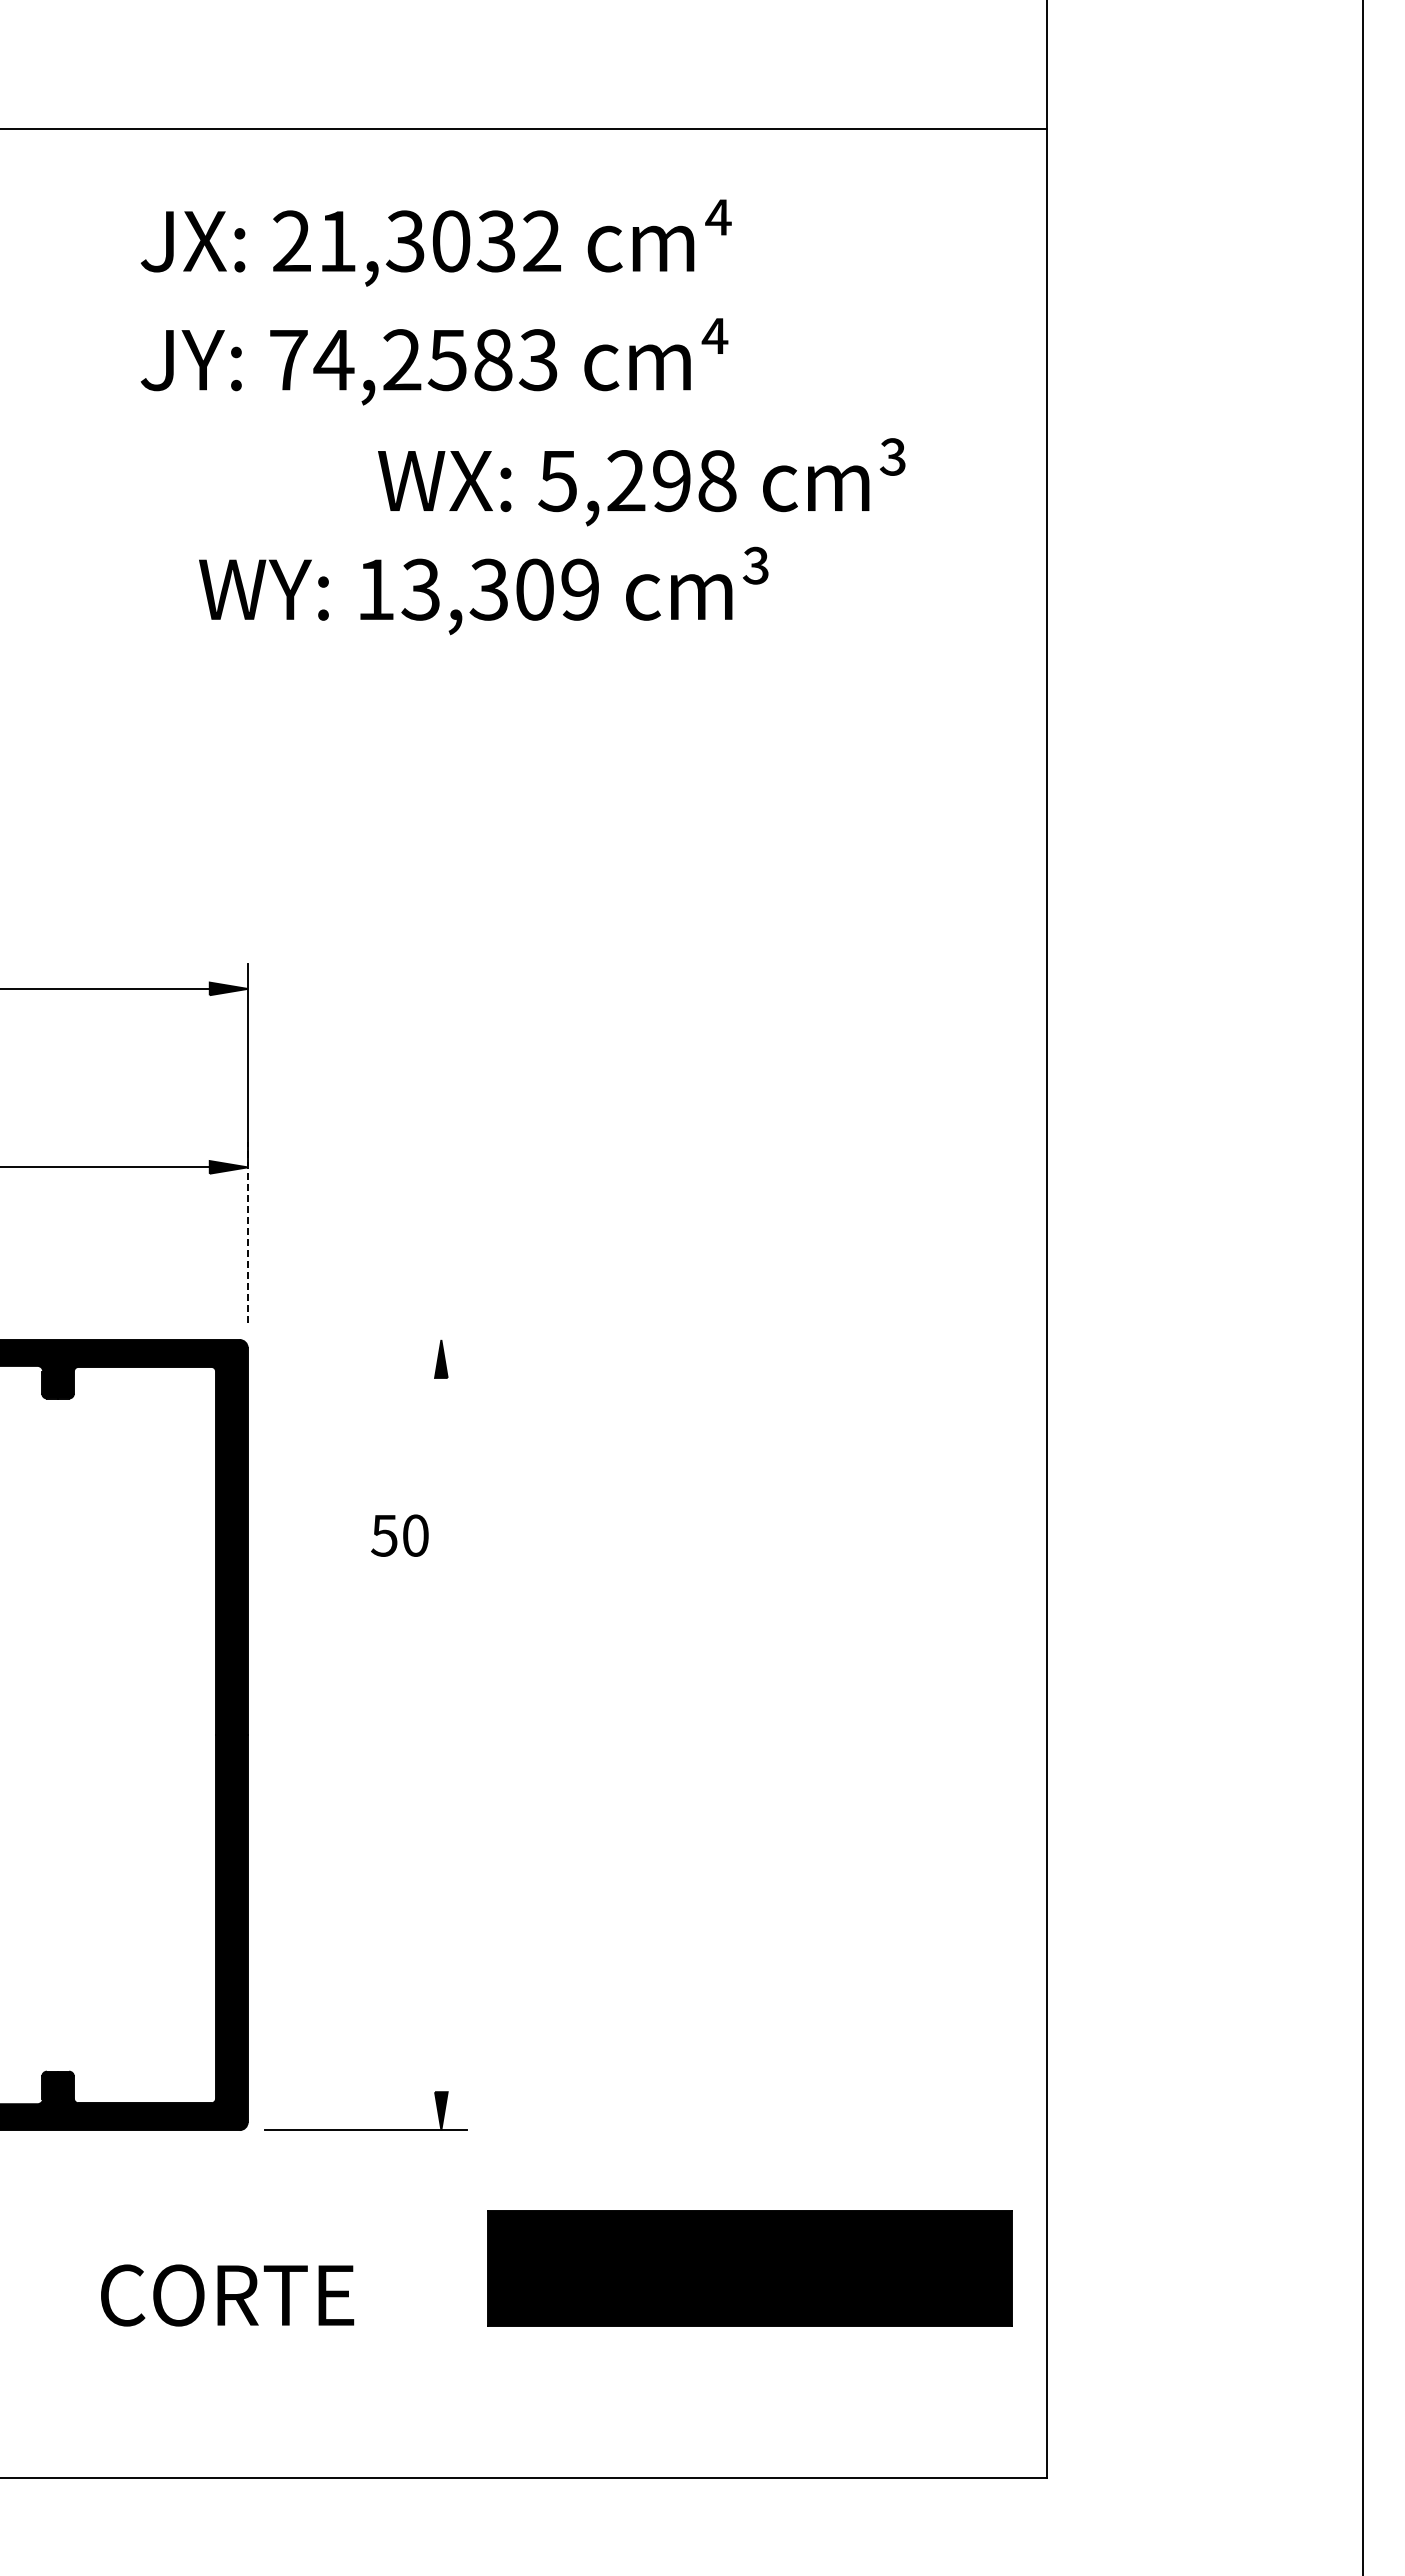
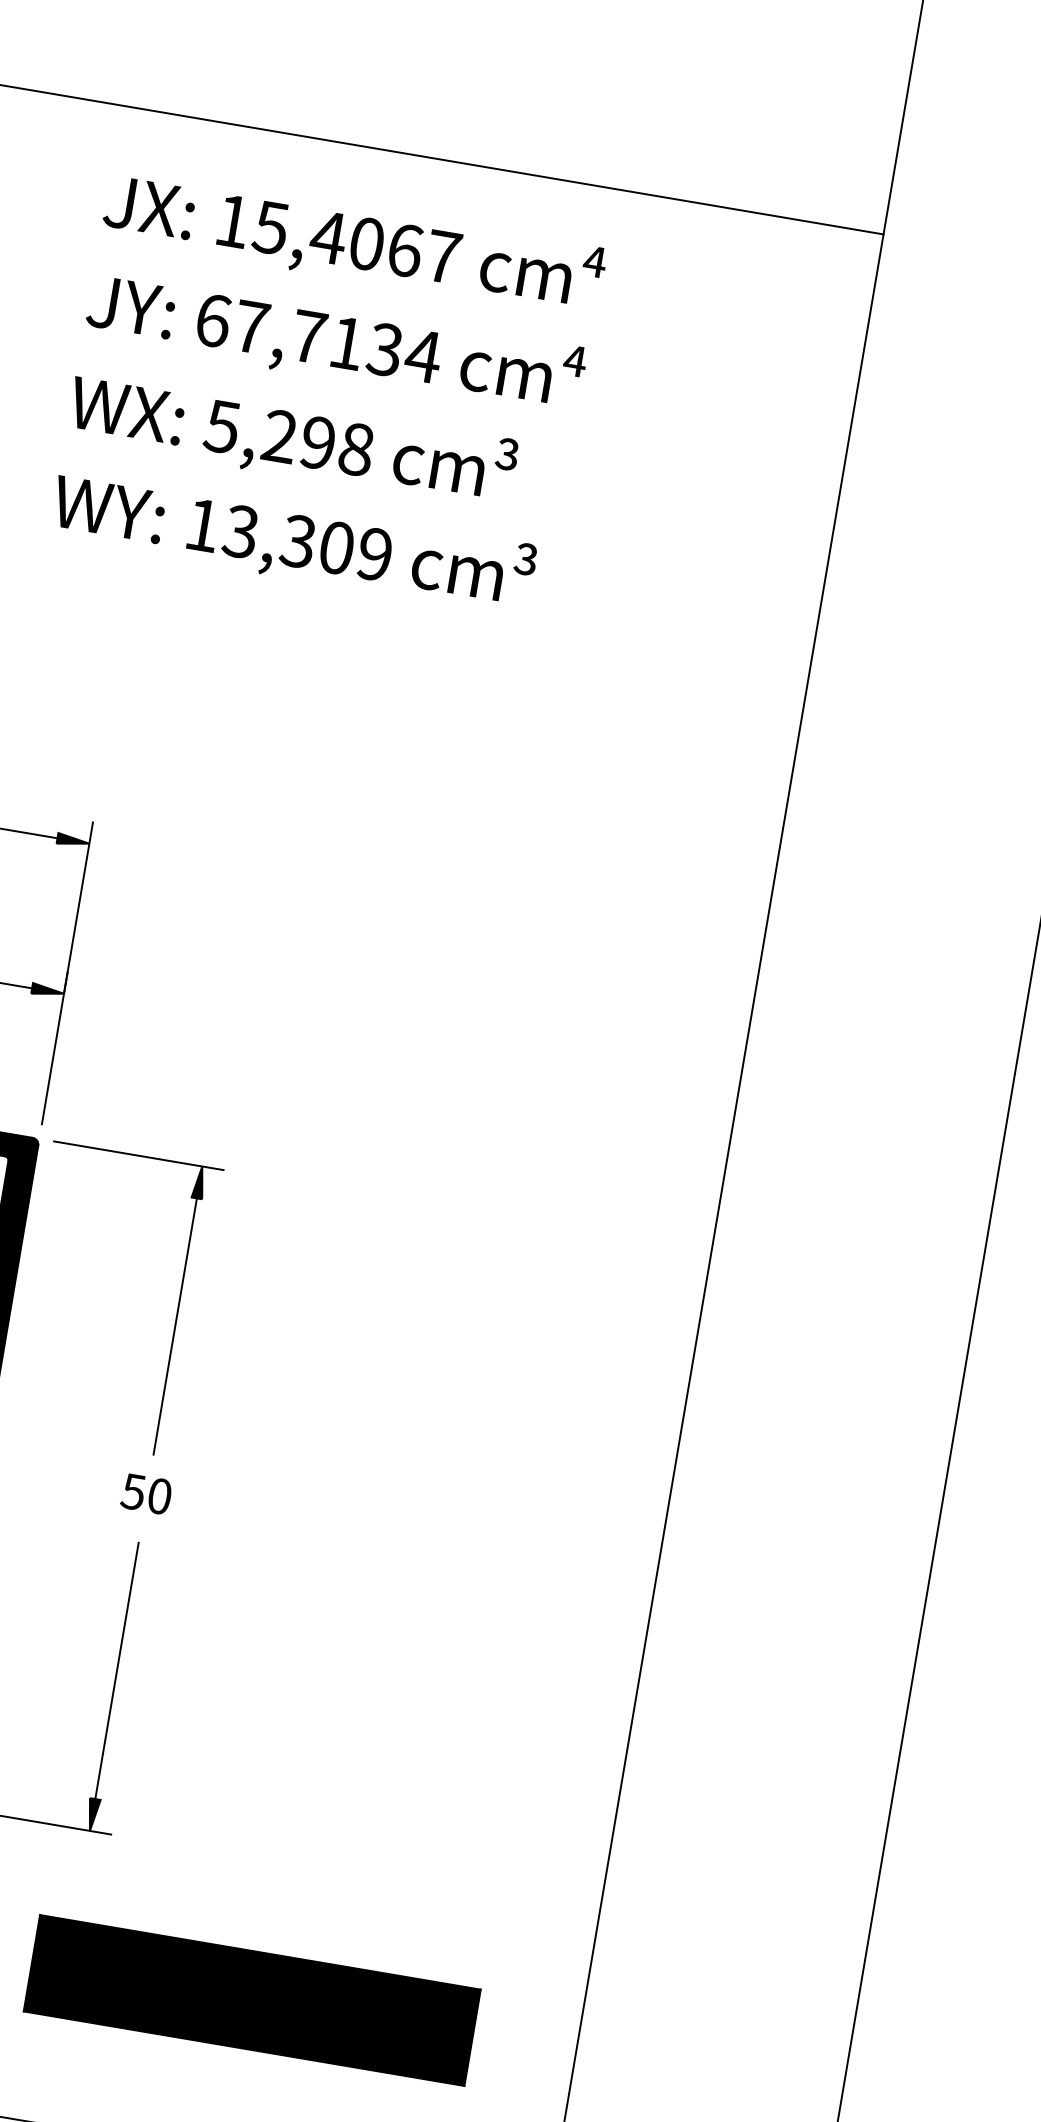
text: (417, 241) -> (338, 239), 21,3032 -> 15,4067
text: (414, 360) -> (319, 338), 74,2583 -> 67,7134
text: (641, 482) -> (292, 439), moved
text: (483, 590) -> (293, 541), moved
line: (247, 1231) -> (54, 1047), dashed -> solid
line: (365, 1340) -> (138, 1156), added
line: (441, 1529) -> (175, 1325), added
text: (399, 1535) -> (146, 1493), moved
line: (441, 1939) -> (117, 1670), added
part: (749, 2268) -> (251, 2000), moved

